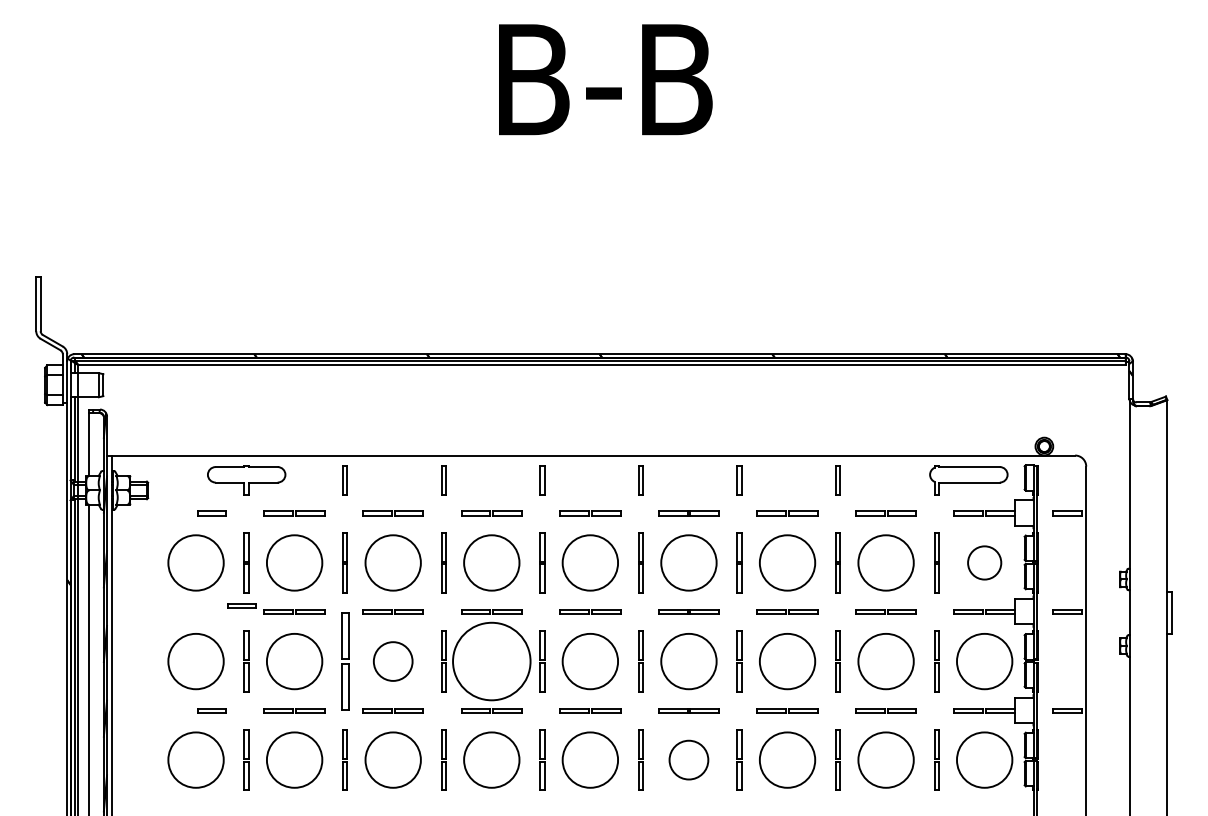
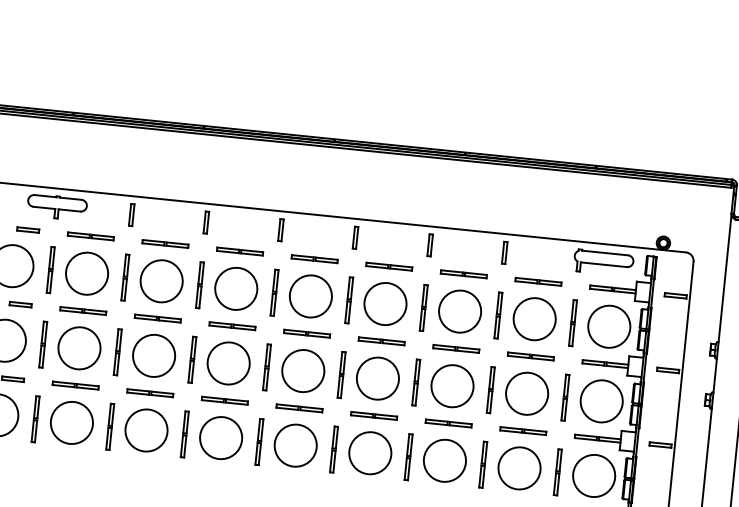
circle: (984, 562) -> (609, 326), size x1.67
part: (241, 605) -> (20, 304), moved
part: (344, 661) -> (117, 352), size x0.62
circle: (392, 661) -> (153, 355), size x1.43
circle: (491, 661) -> (228, 363), size x0.71
circle: (688, 759) -> (370, 452), size x1.43

